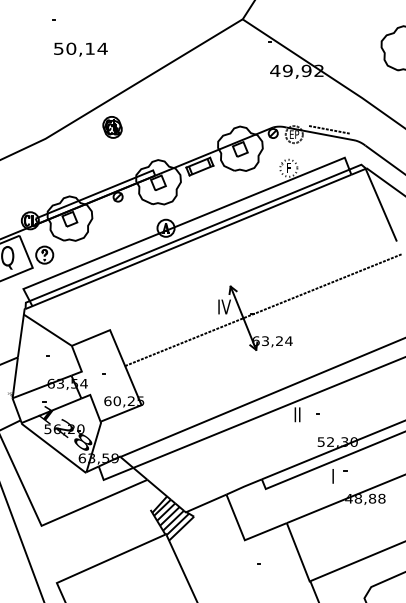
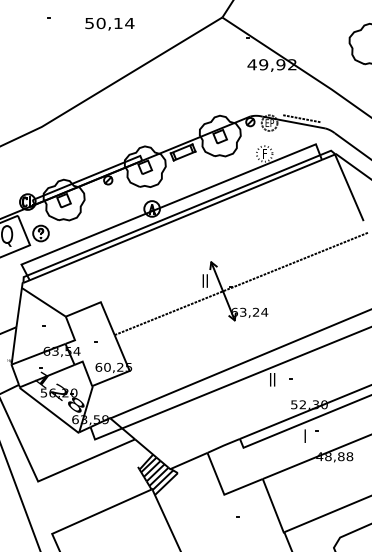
text: (80, 49) -> (109, 24), moved
part: (112, 127) -> (103, 116), removed
text: (224, 306) -> (205, 280), IV -> II

